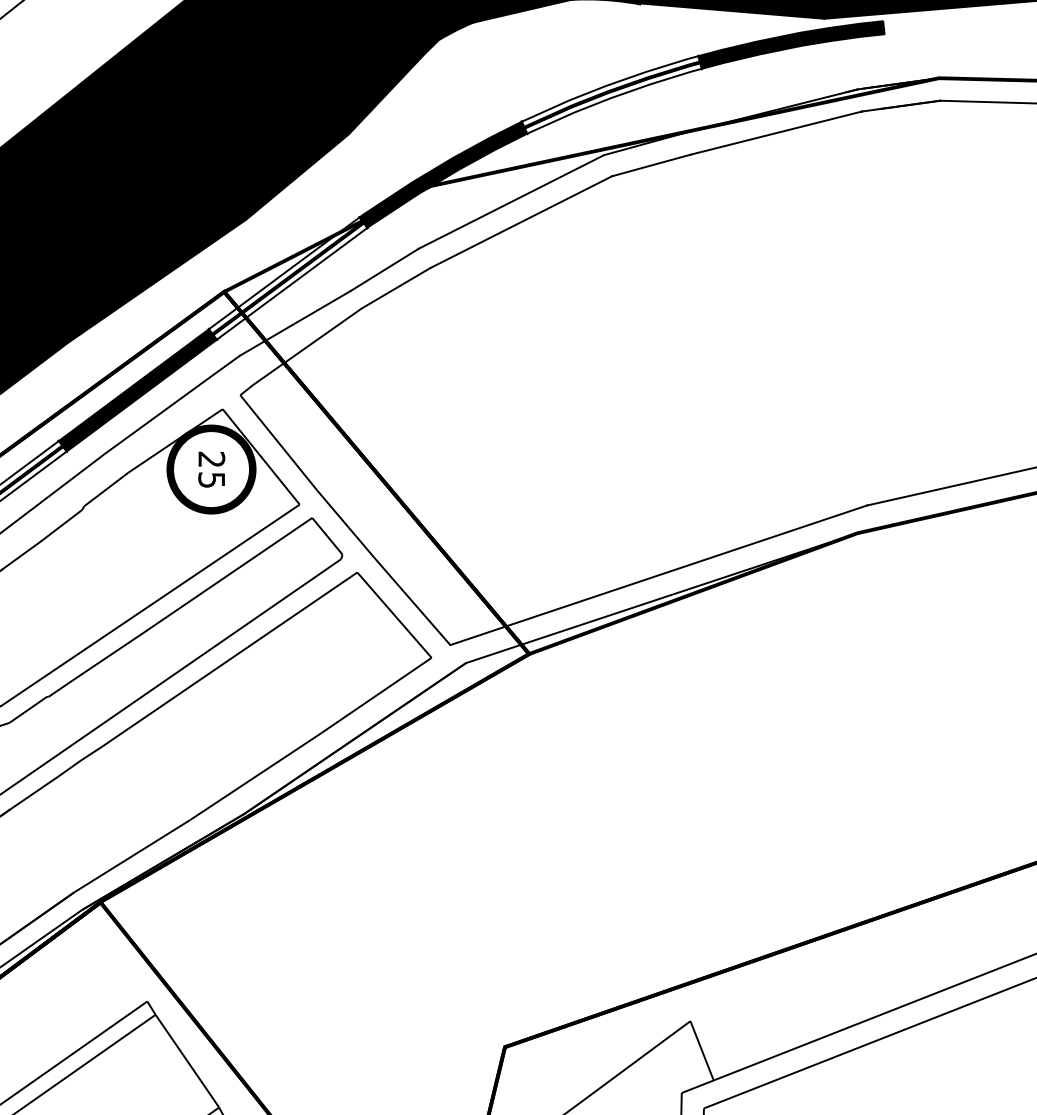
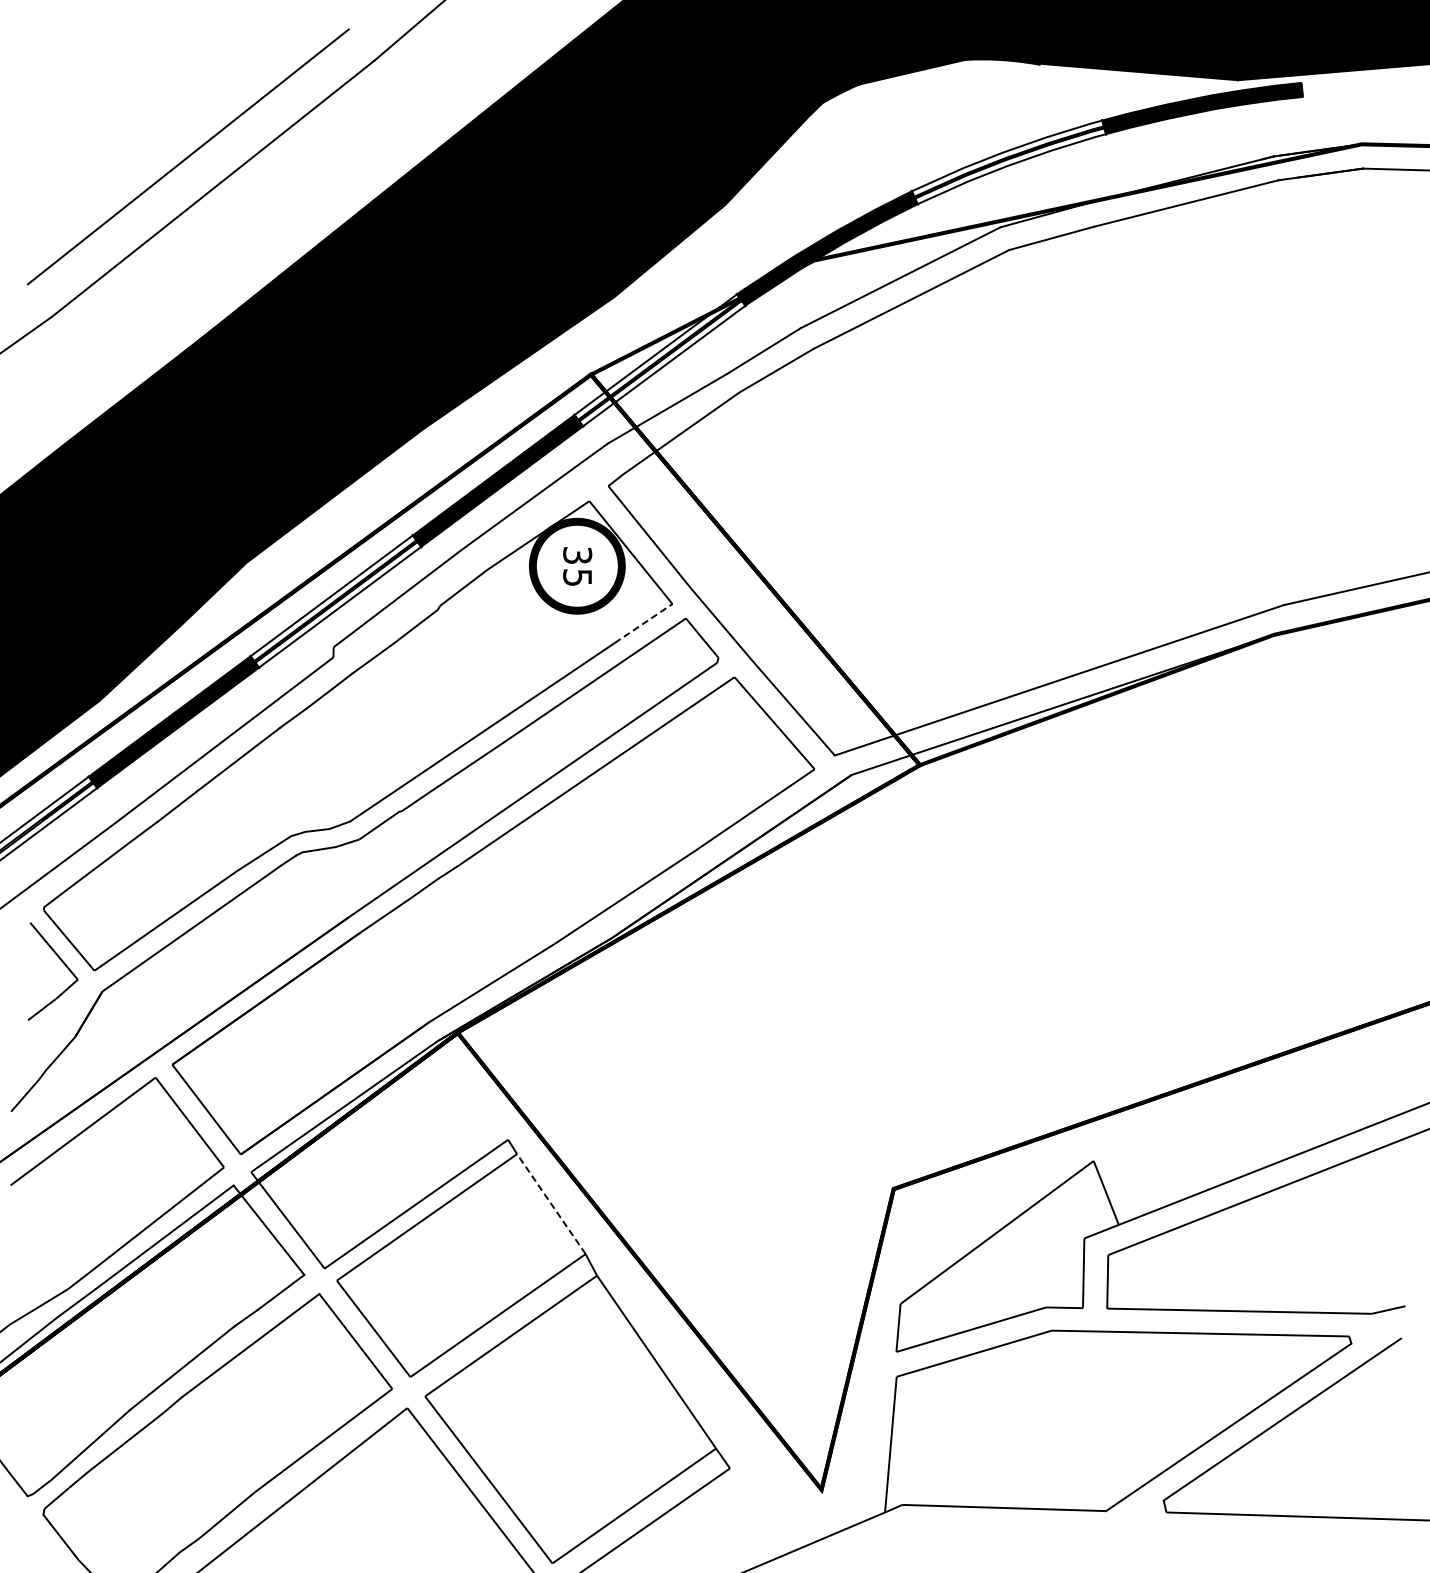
text: (211, 459) -> (577, 555), 25 -> 35
line: (272, 522) -> (643, 623), solid -> dashed
line: (187, 1061) -> (551, 1204), solid -> dashed

